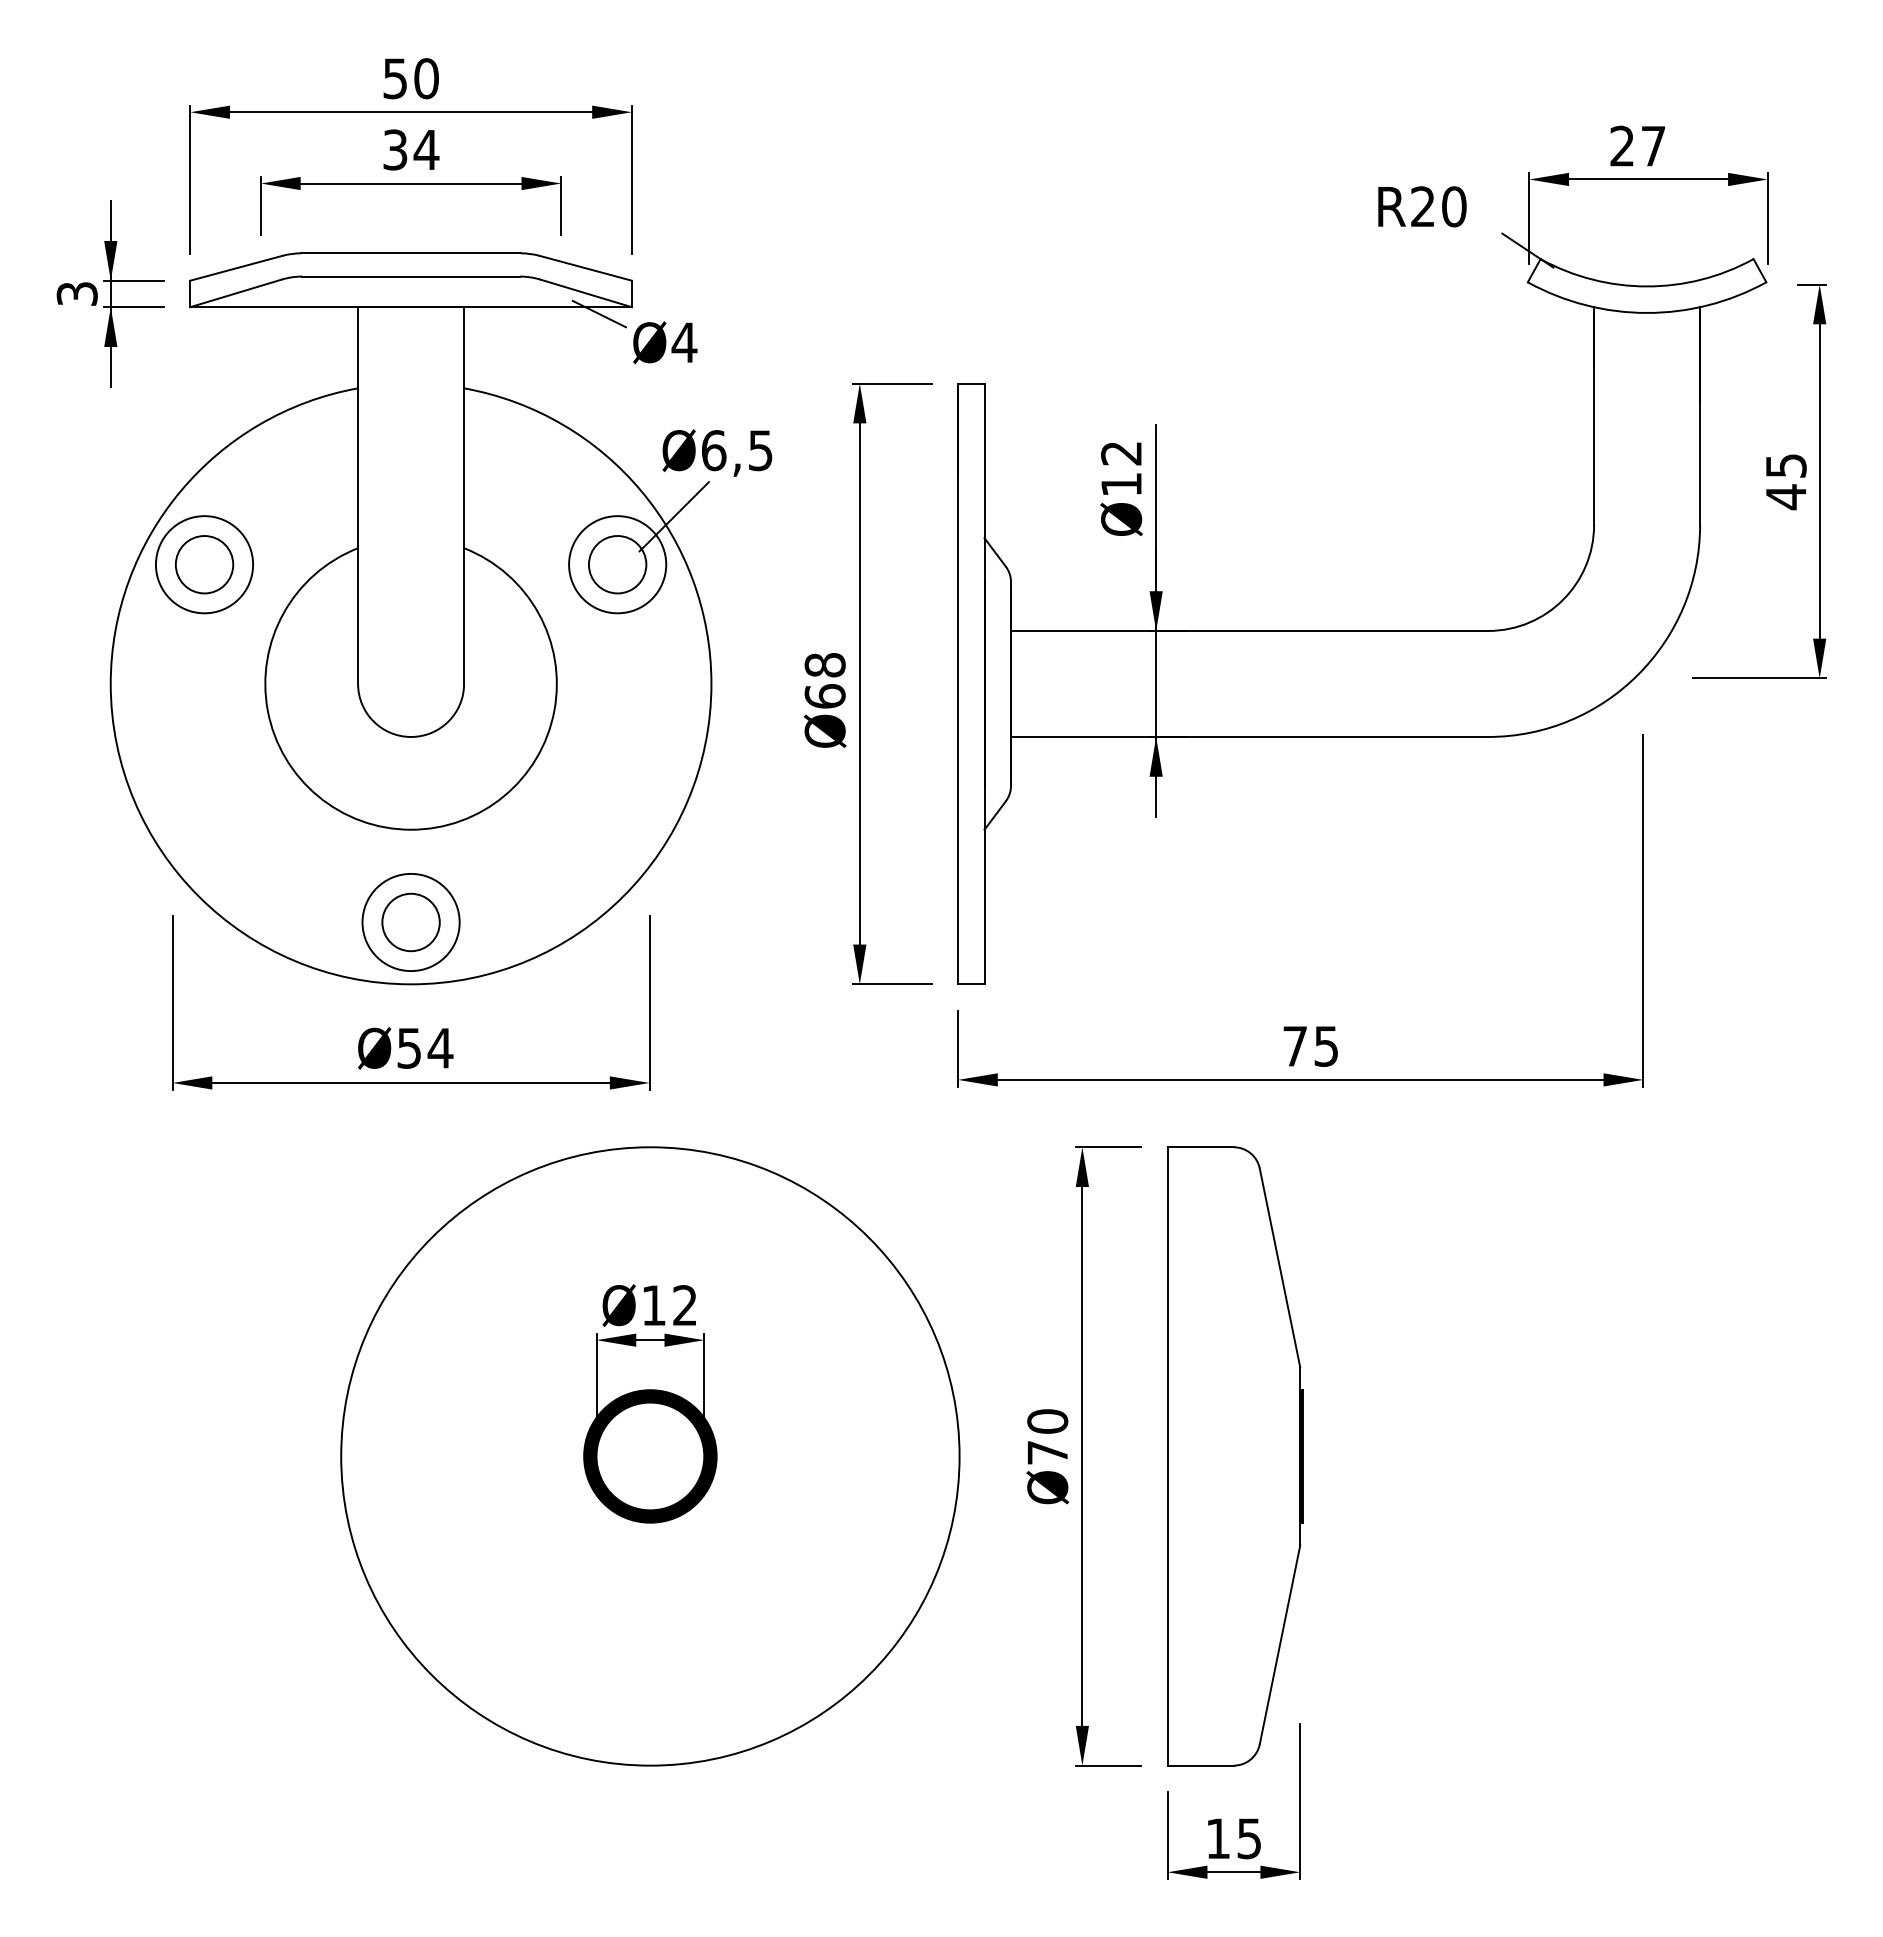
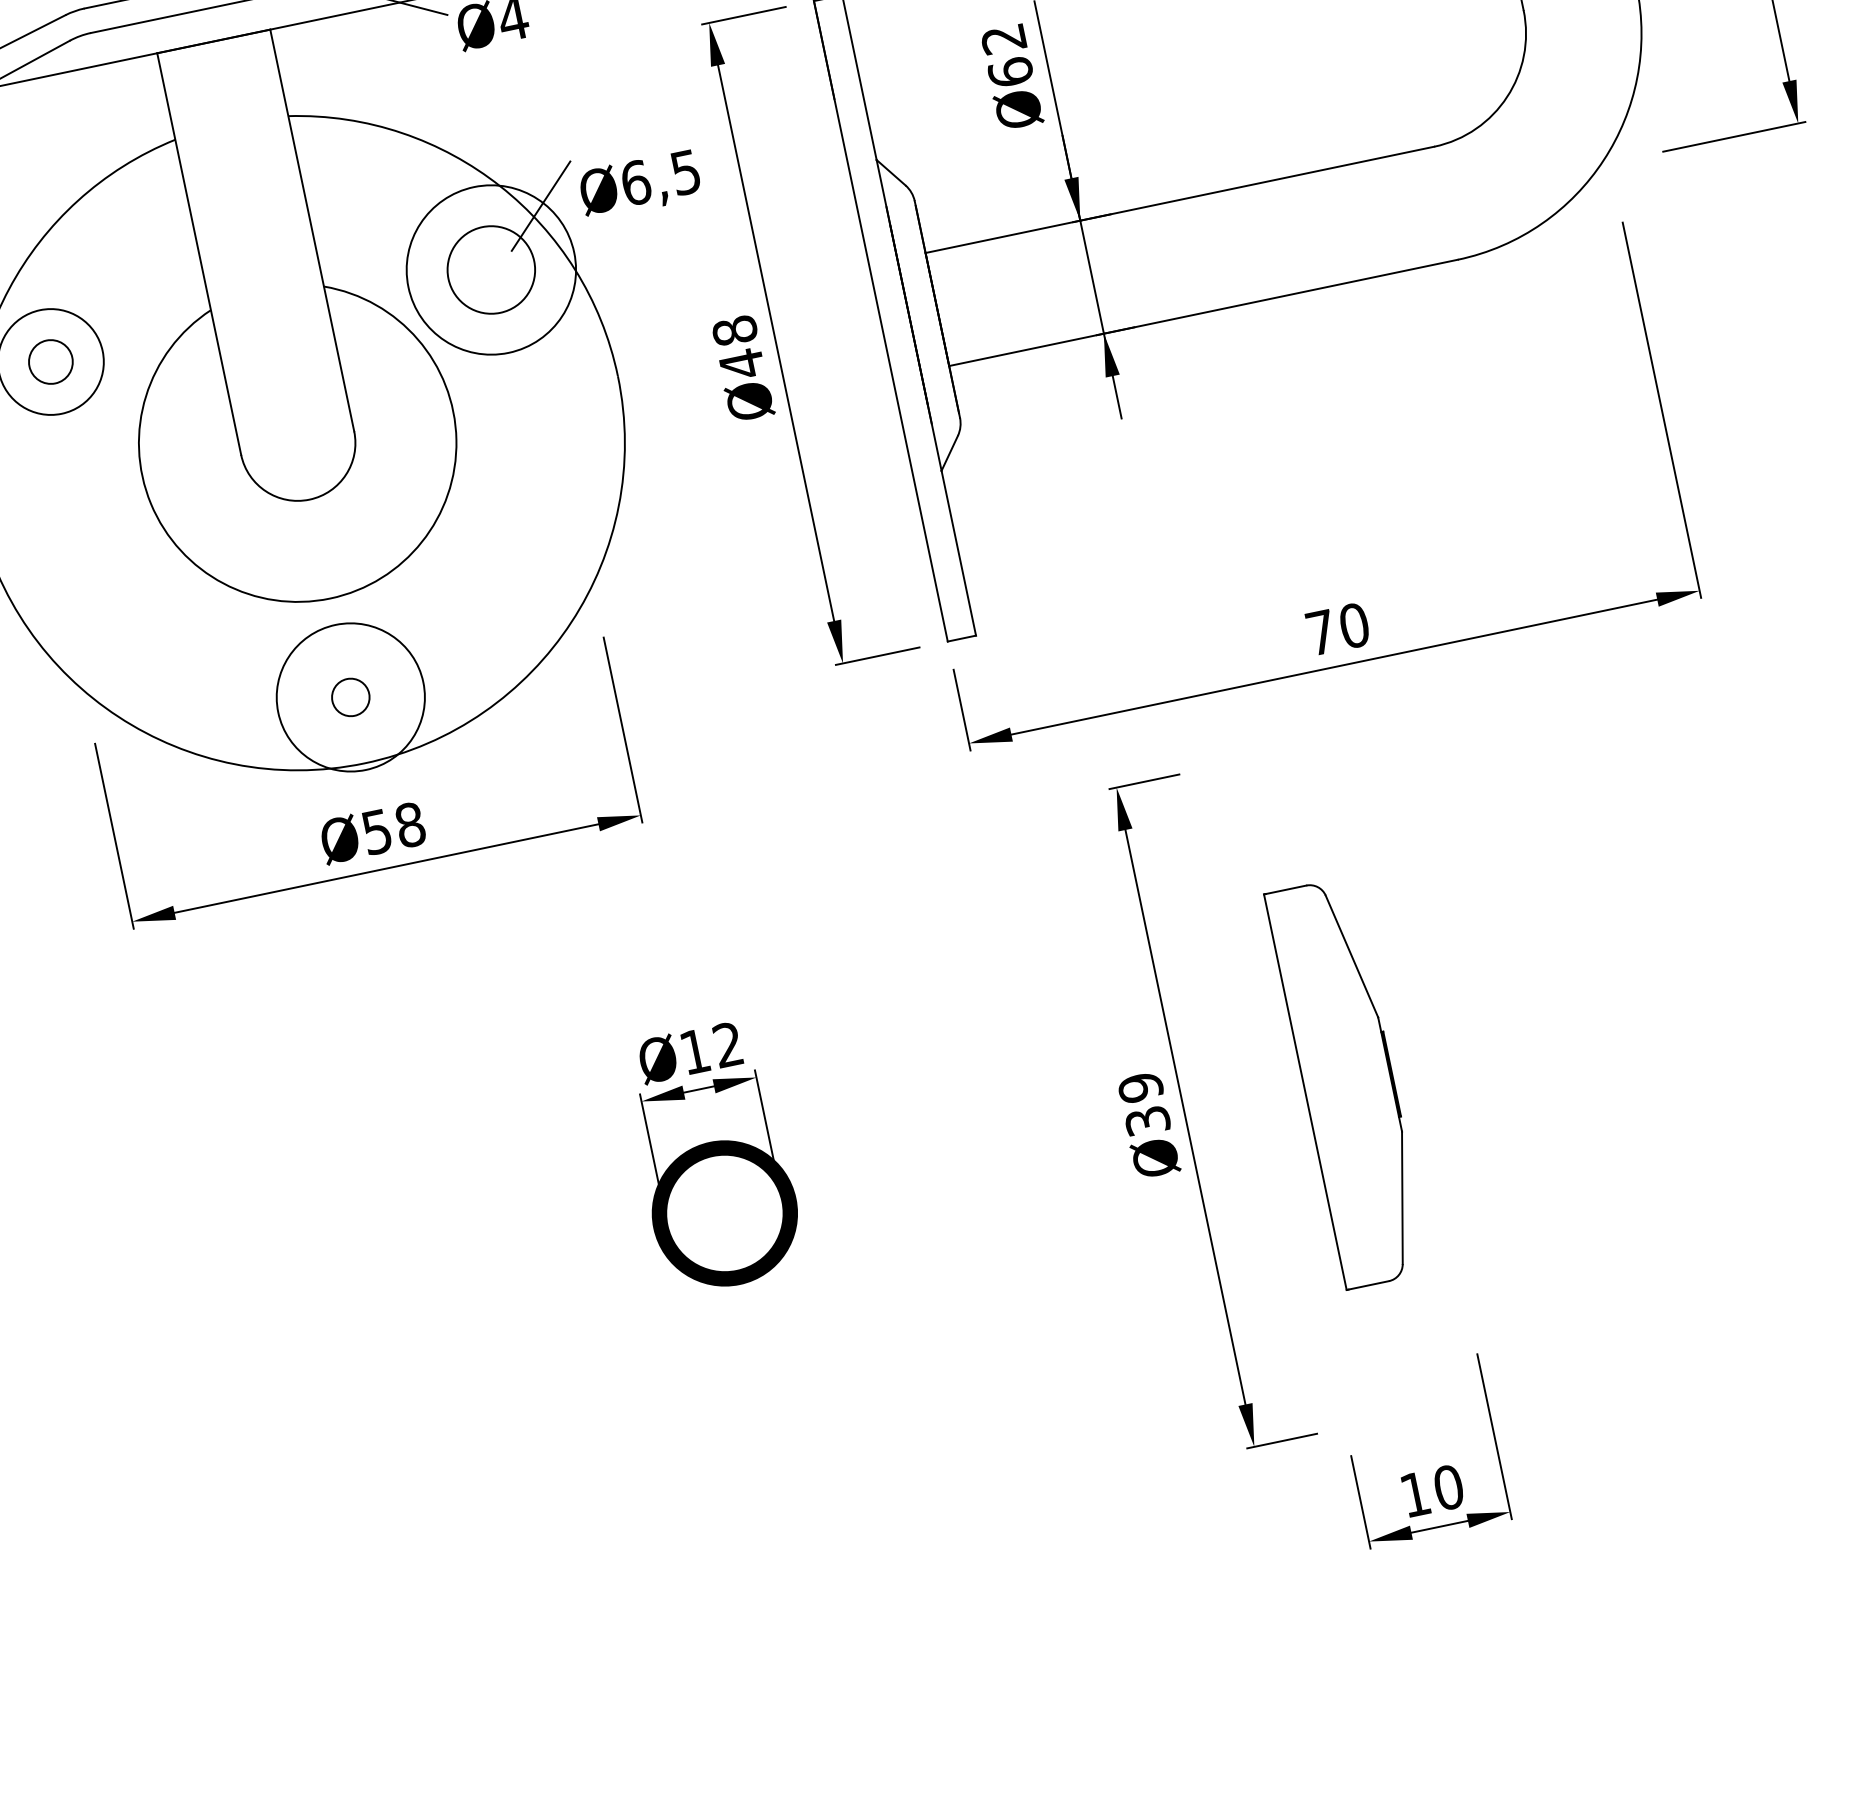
text: (717, 452) -> (640, 184), moved
text: (1121, 484) -> (1010, 72), Ø12 -> Ø62
circle: (204, 564) -> (50, 361), size x0.7
circle: (617, 564) -> (491, 269), size x1.4
circle: (617, 564) -> (491, 269), size x1.6
text: (824, 696) -> (741, 364), Ø68 -> Ø48
circle: (410, 922) -> (350, 697), size x0.6
circle: (410, 922) -> (350, 697), size x1.4
text: (1326, 1045) -> (1354, 624), 75 -> 70
text: (440, 1047) -> (410, 824), Ø54 -> Ø58
text: (1047, 1436) -> (1143, 1103), Ø70 -> Ø39
circle: (650, 1456) -> (725, 1213), removed
part: (1235, 1456) -> (1348, 1083), size x0.6
text: (1249, 1838) -> (1448, 1487), 15 -> 10

